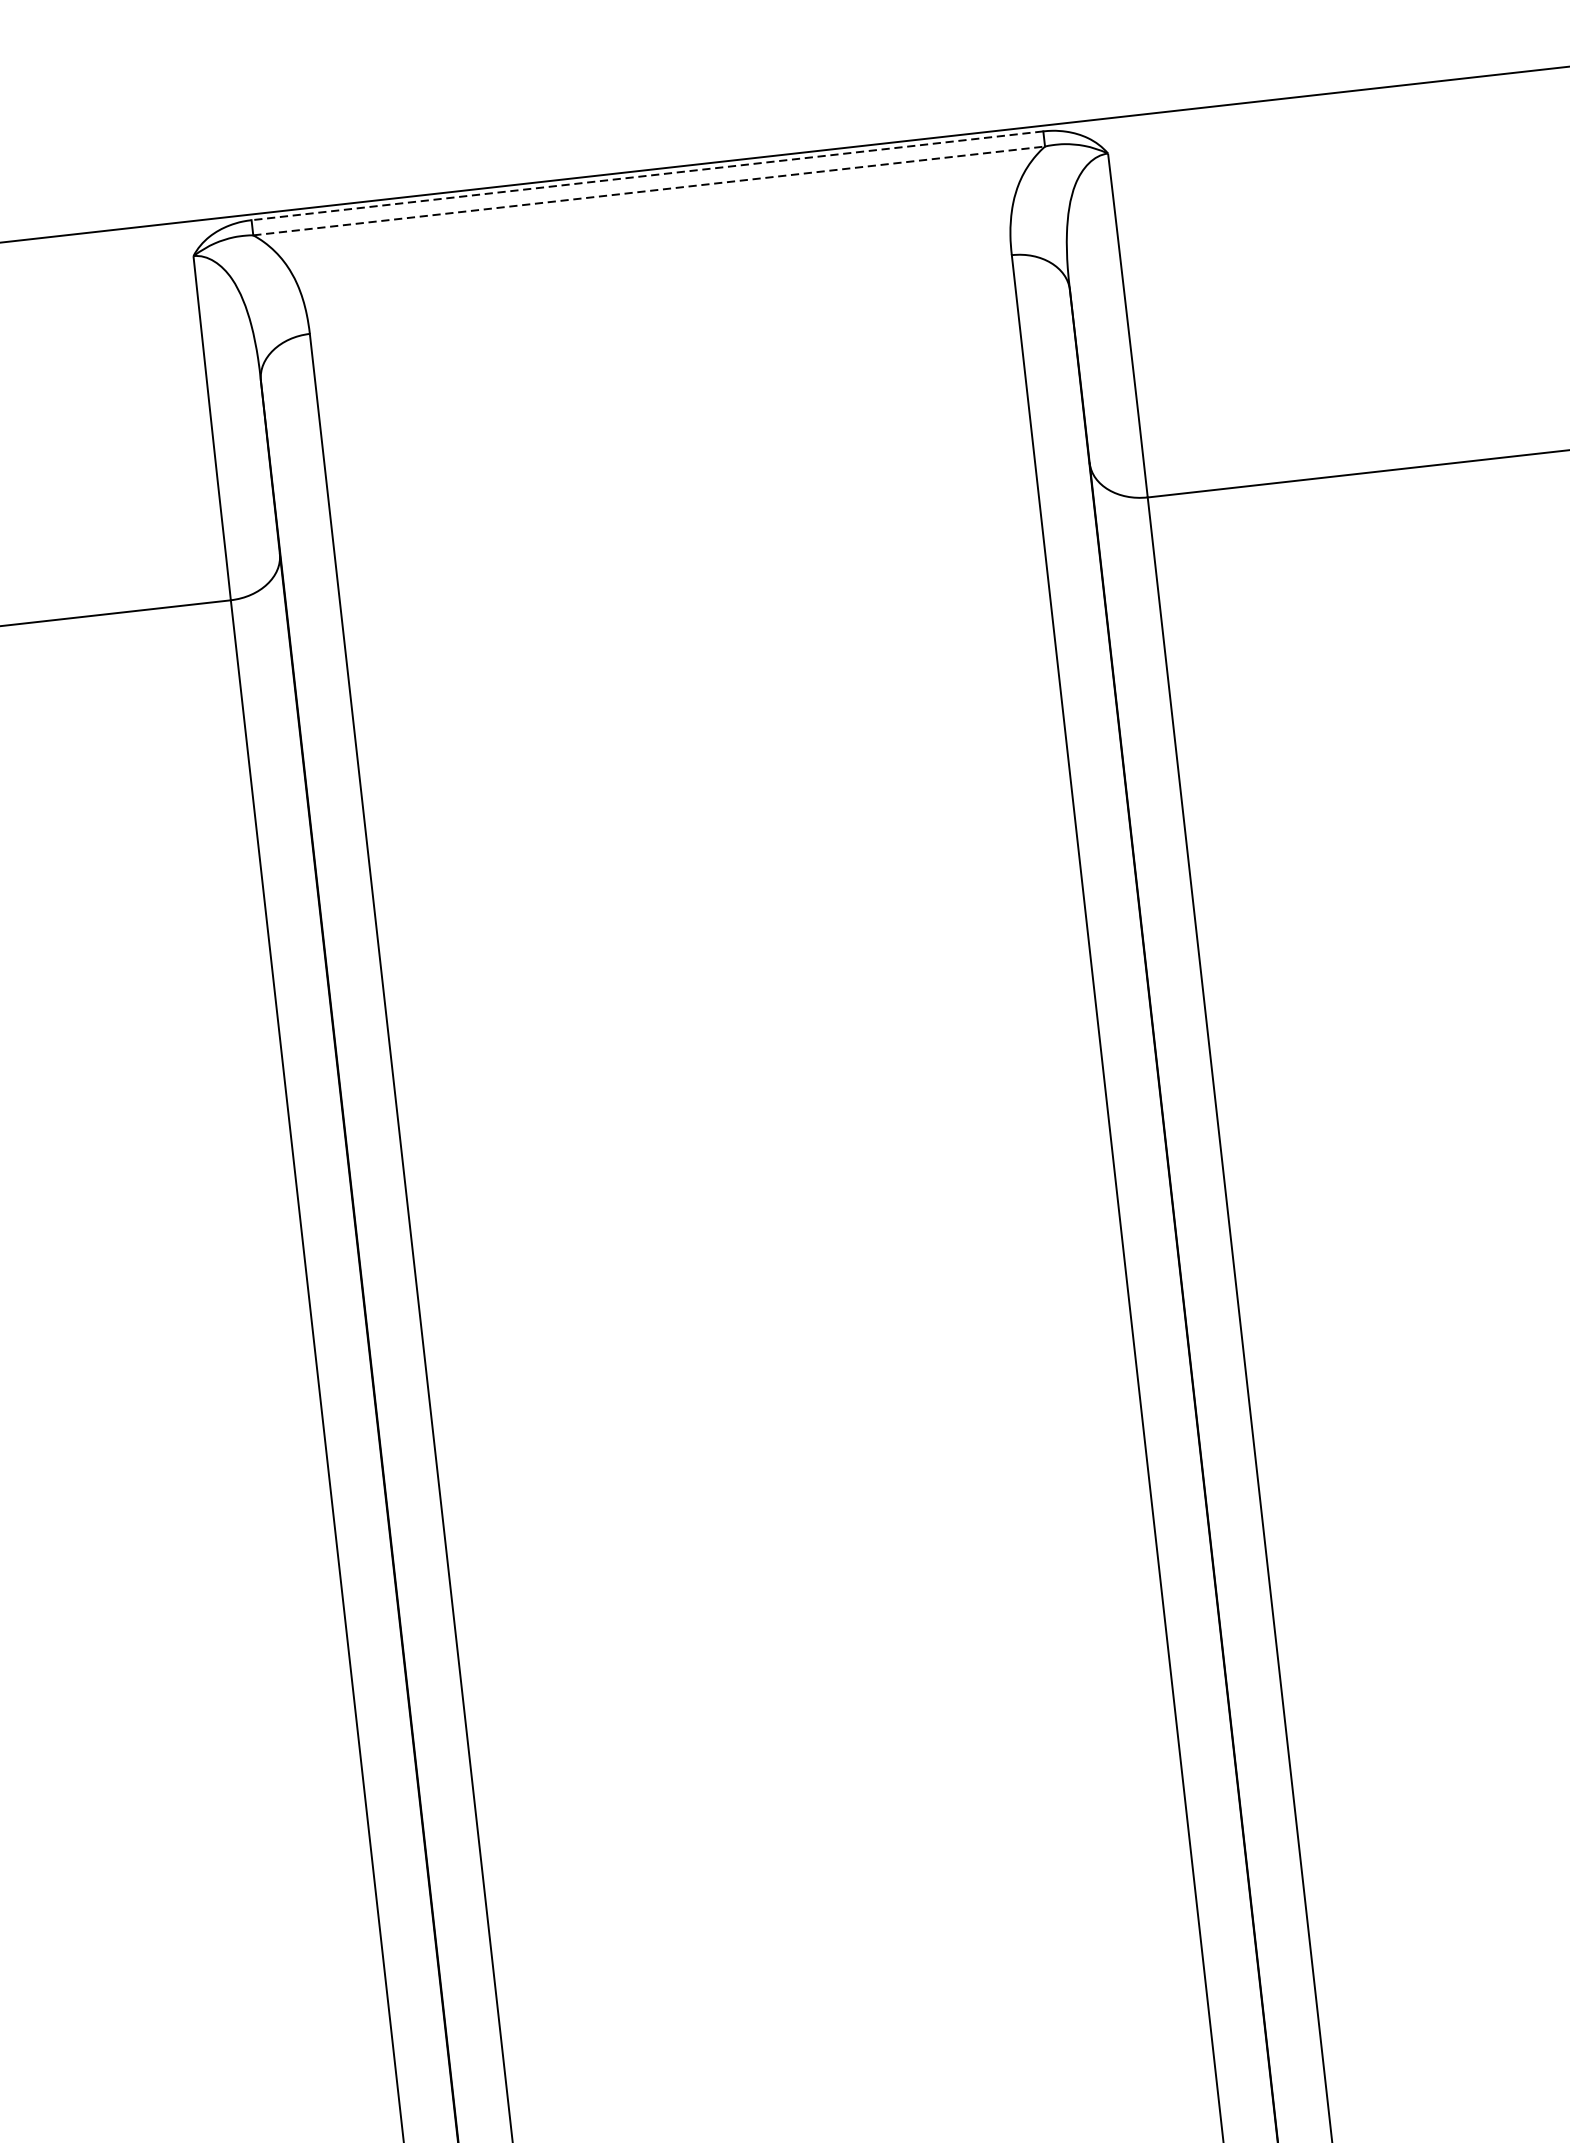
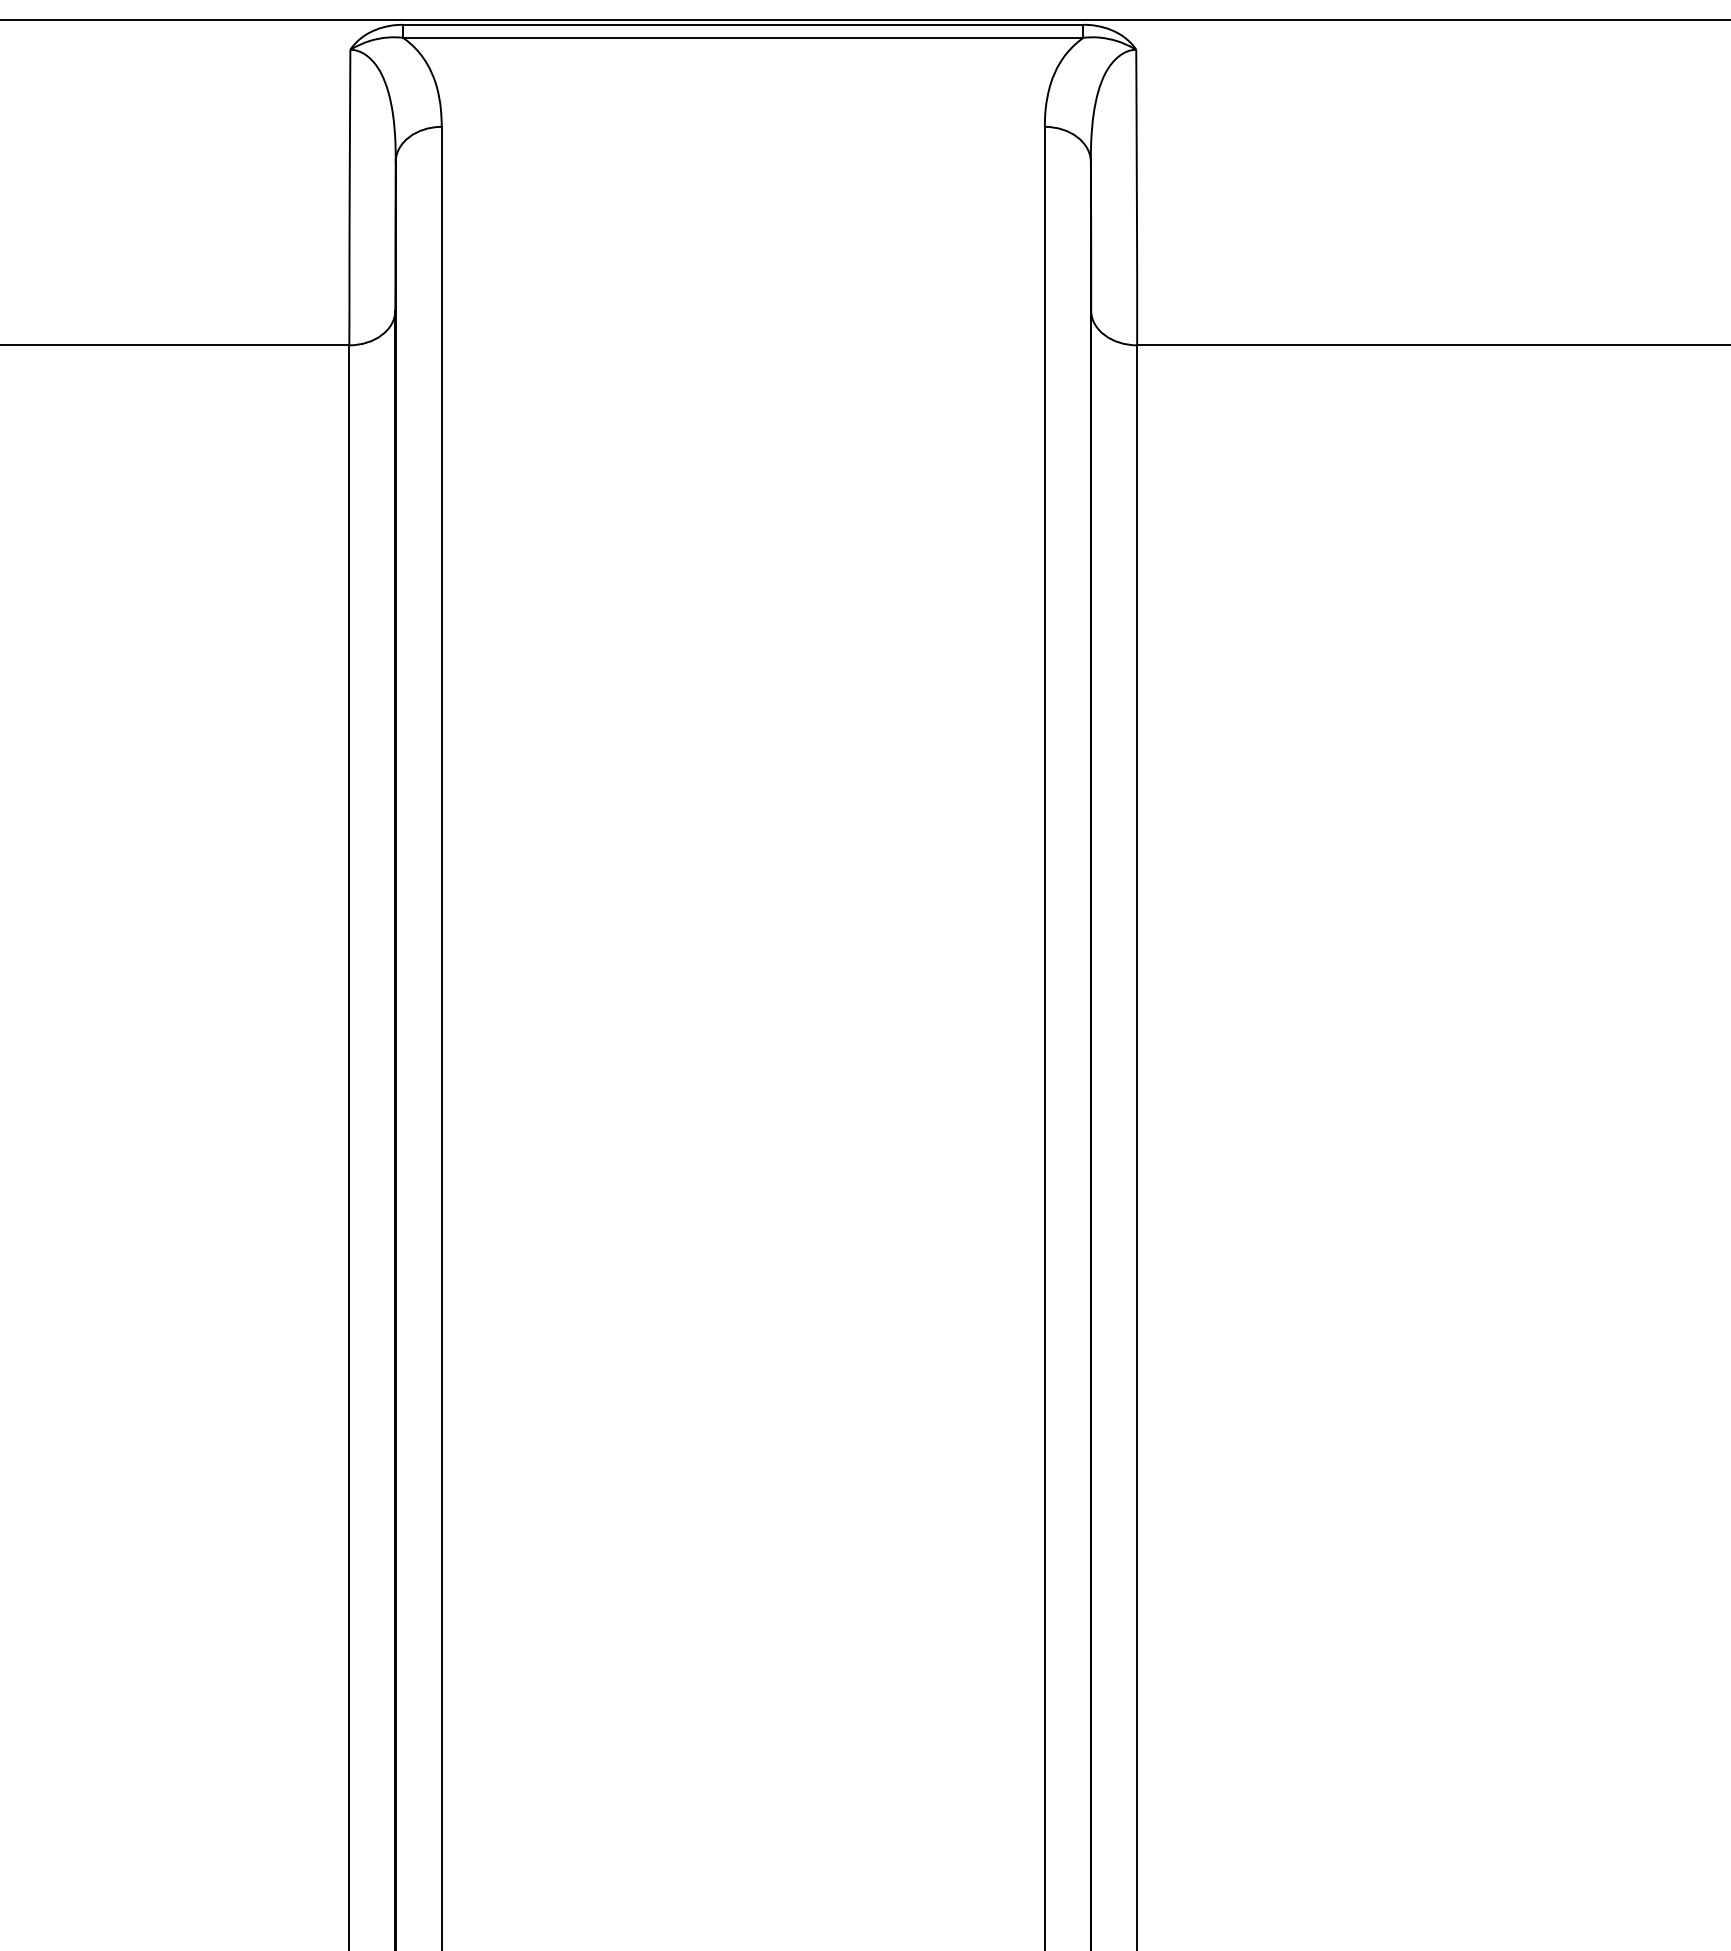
line: (646, 175) -> (742, 24), dashed -> solid
line: (649, 190) -> (743, 37), dashed -> solid

